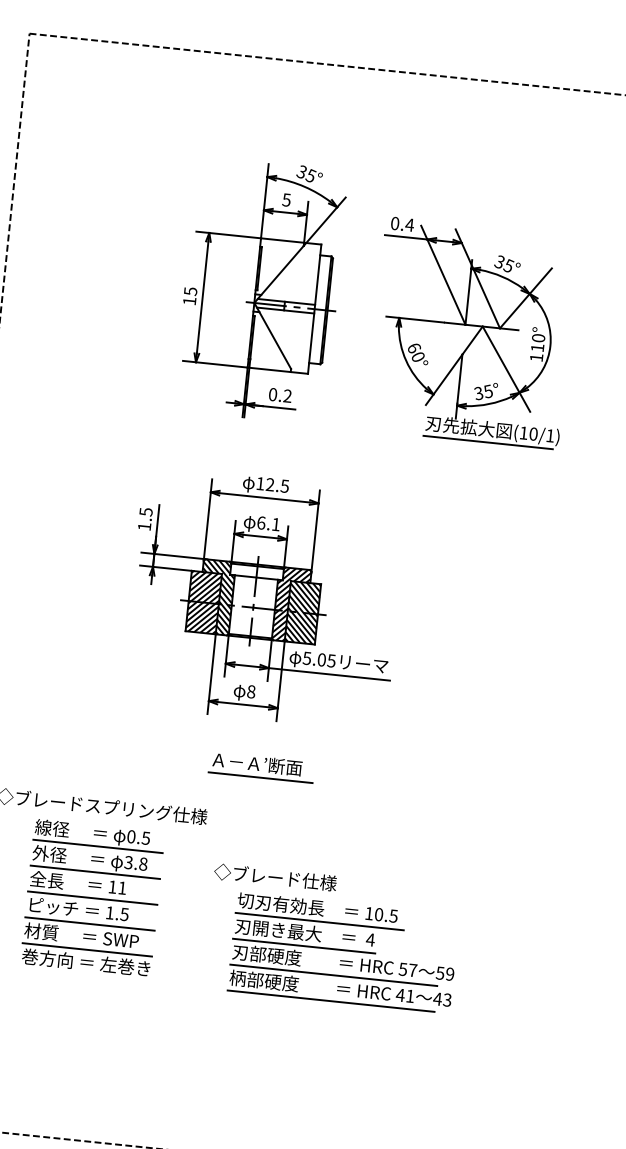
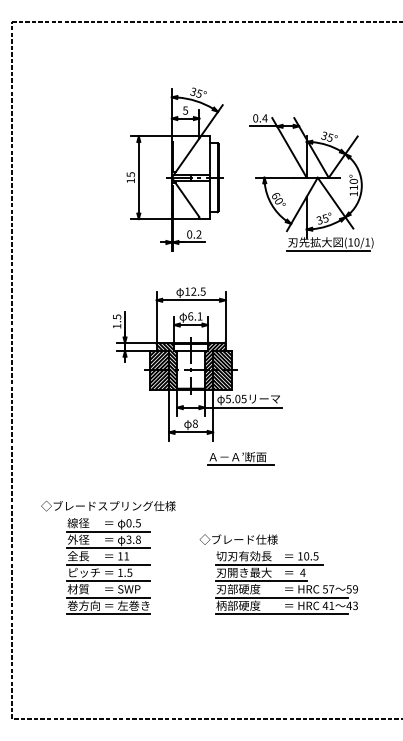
part: (261, 766) -> (240, 458), moved
part: (332, 938) -> (278, 574), moved
line: (84, 976) -> (108, 614), added

